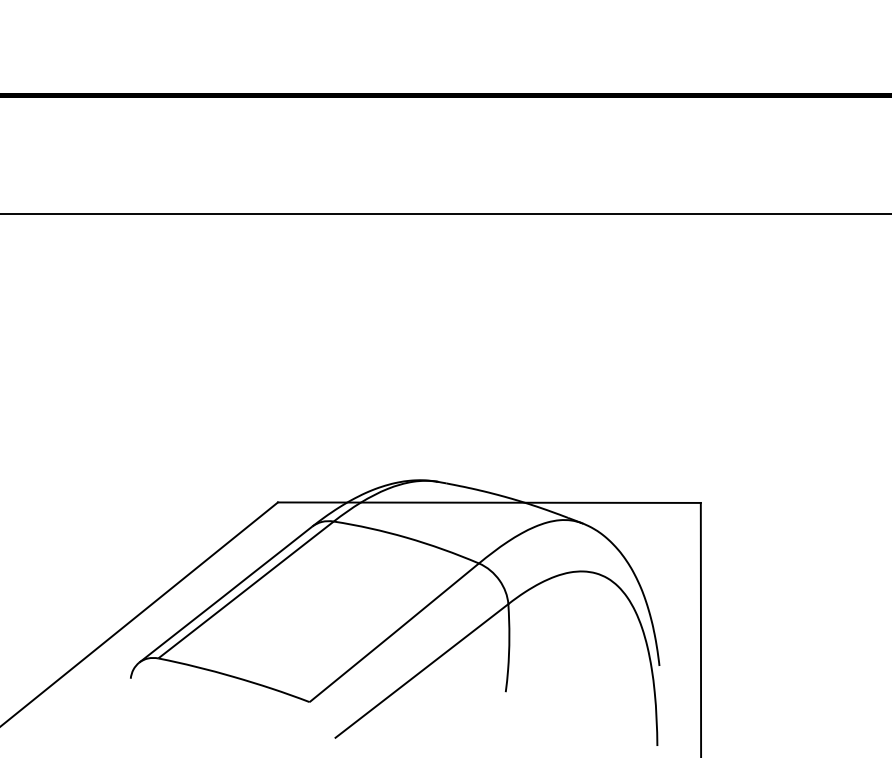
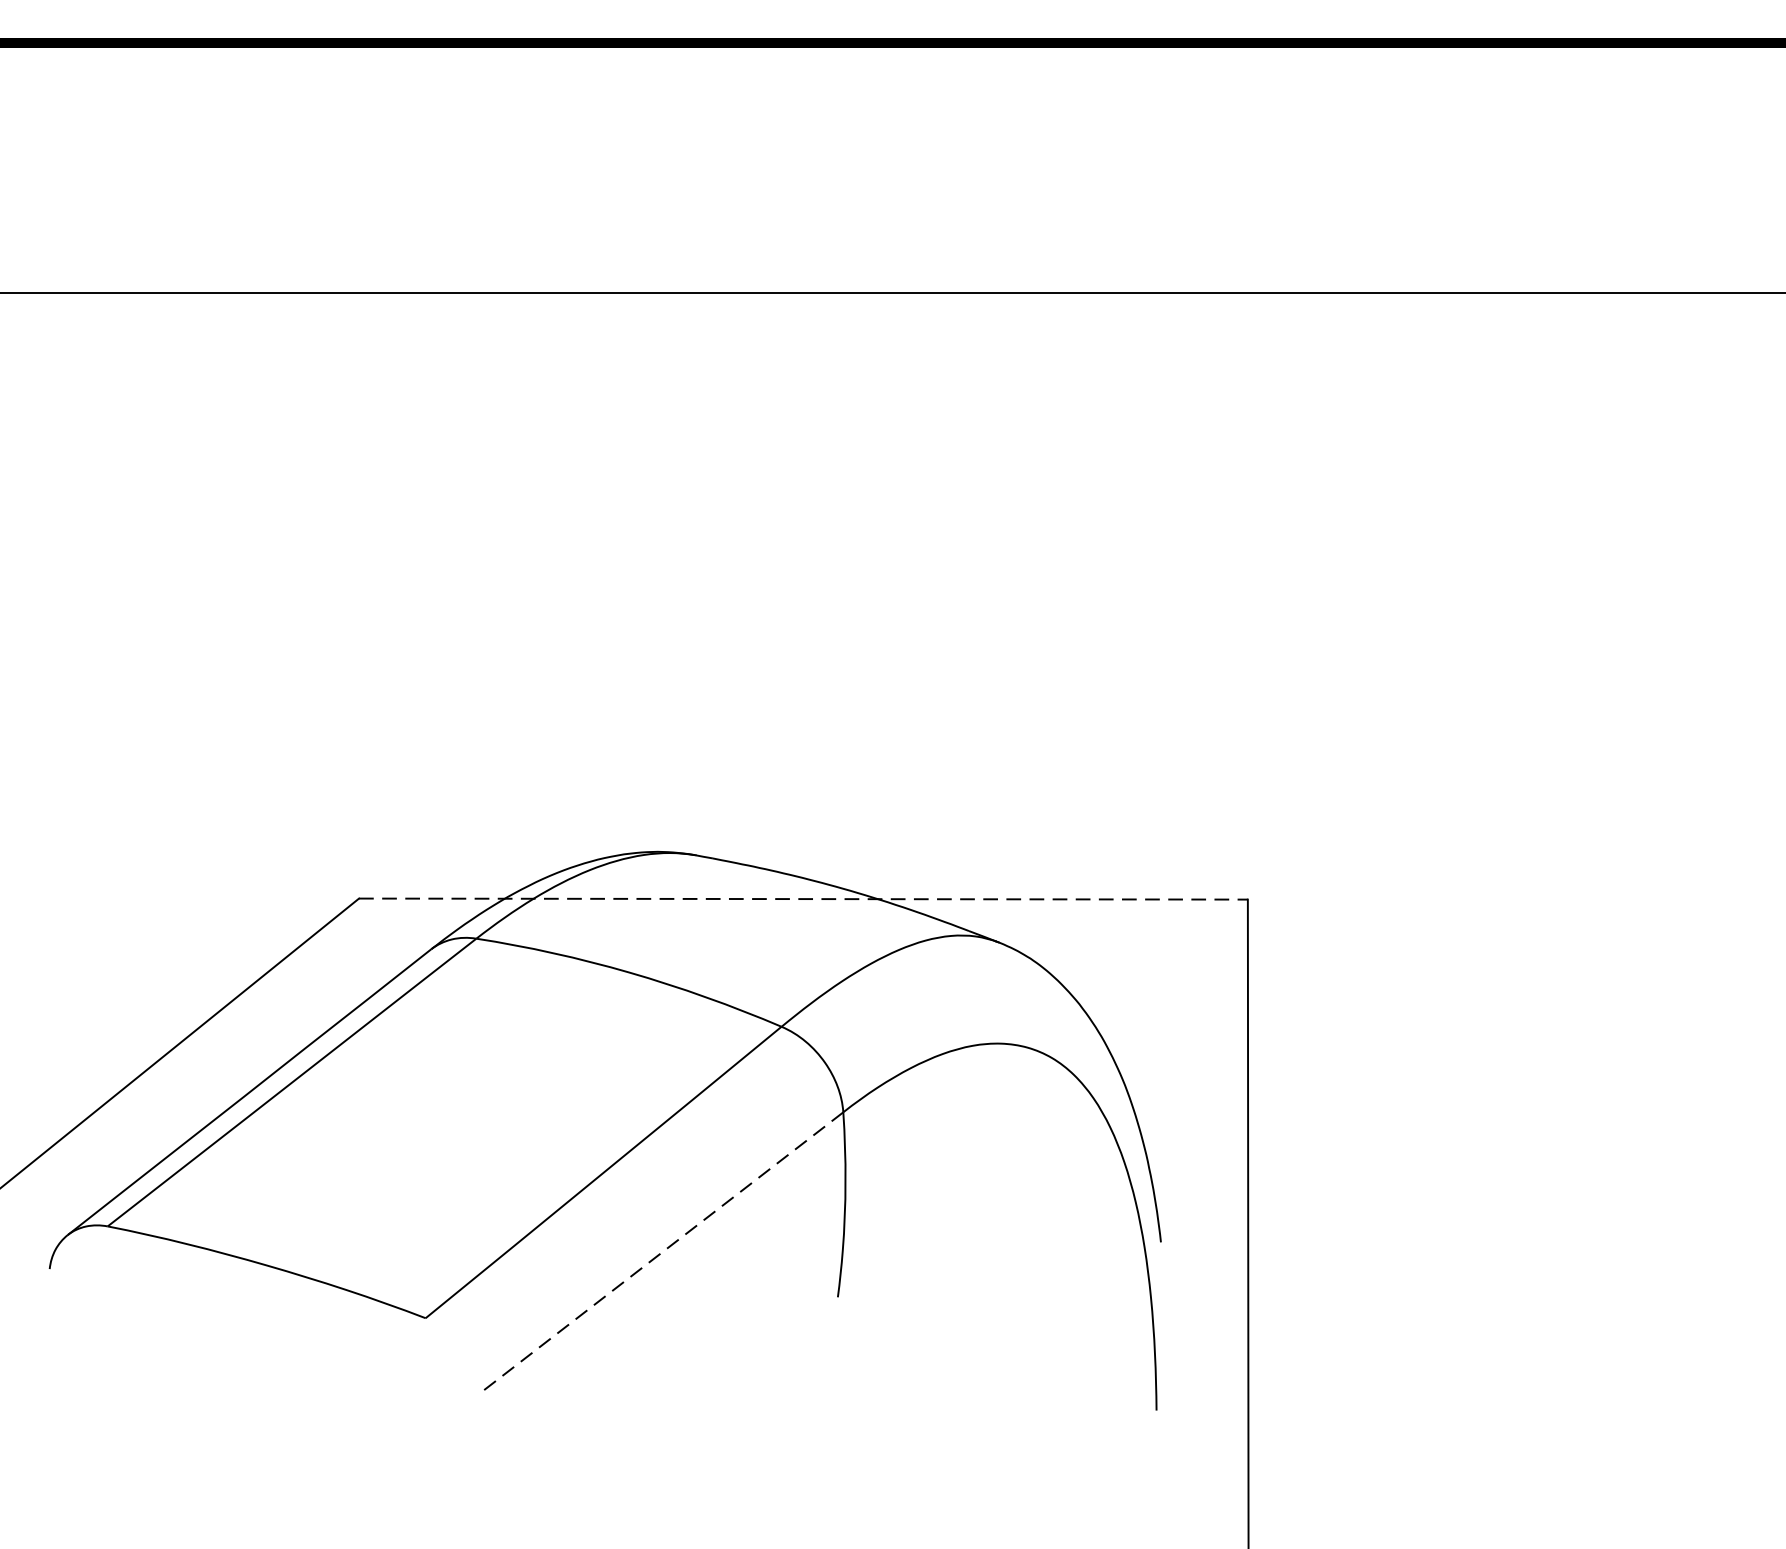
line: (489, 502) -> (803, 898), solid -> dashed
line: (421, 671) -> (660, 1253), solid -> dashed

